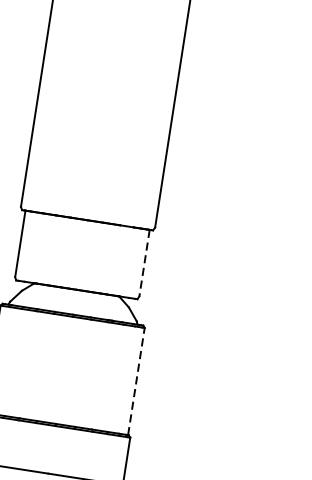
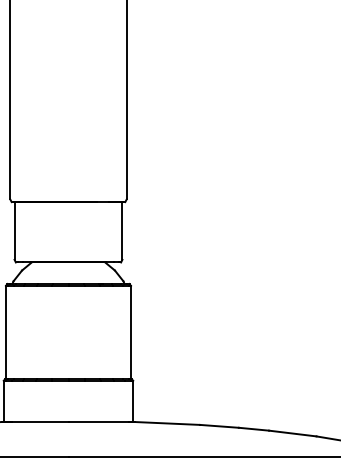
line: (144, 262) -> (122, 230), dashed -> solid
line: (136, 381) -> (131, 332), dashed -> solid

